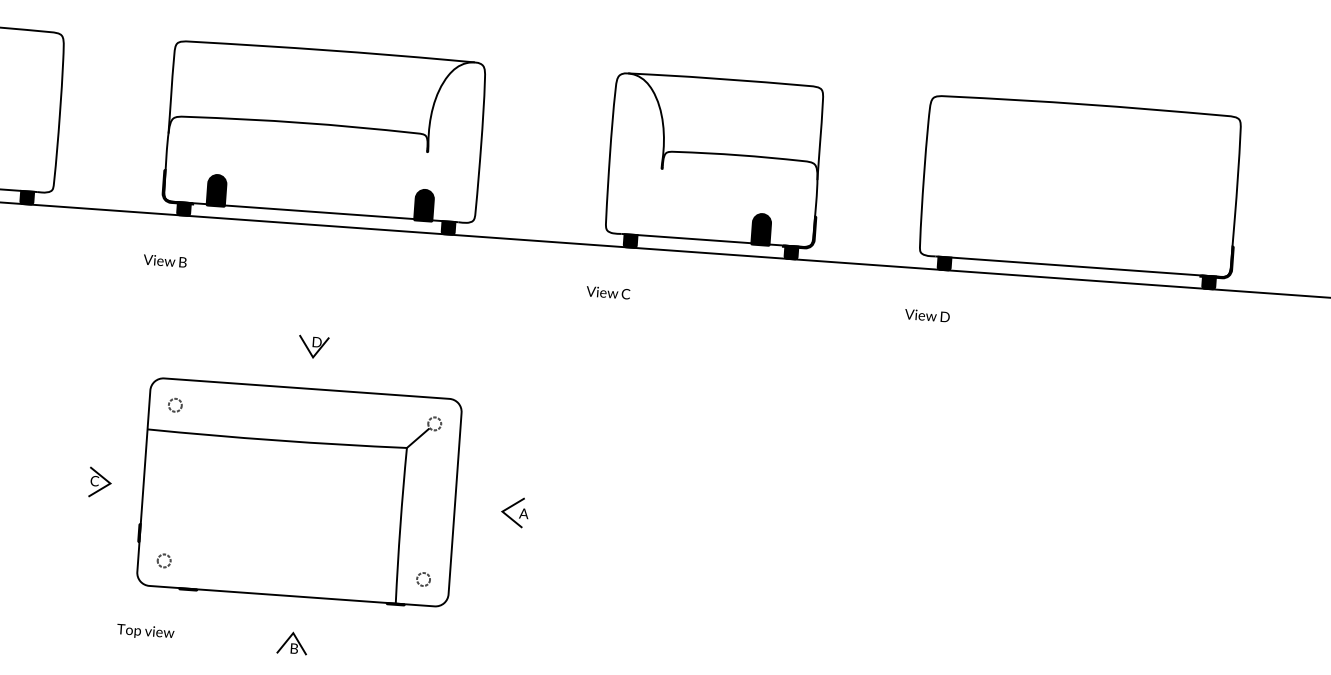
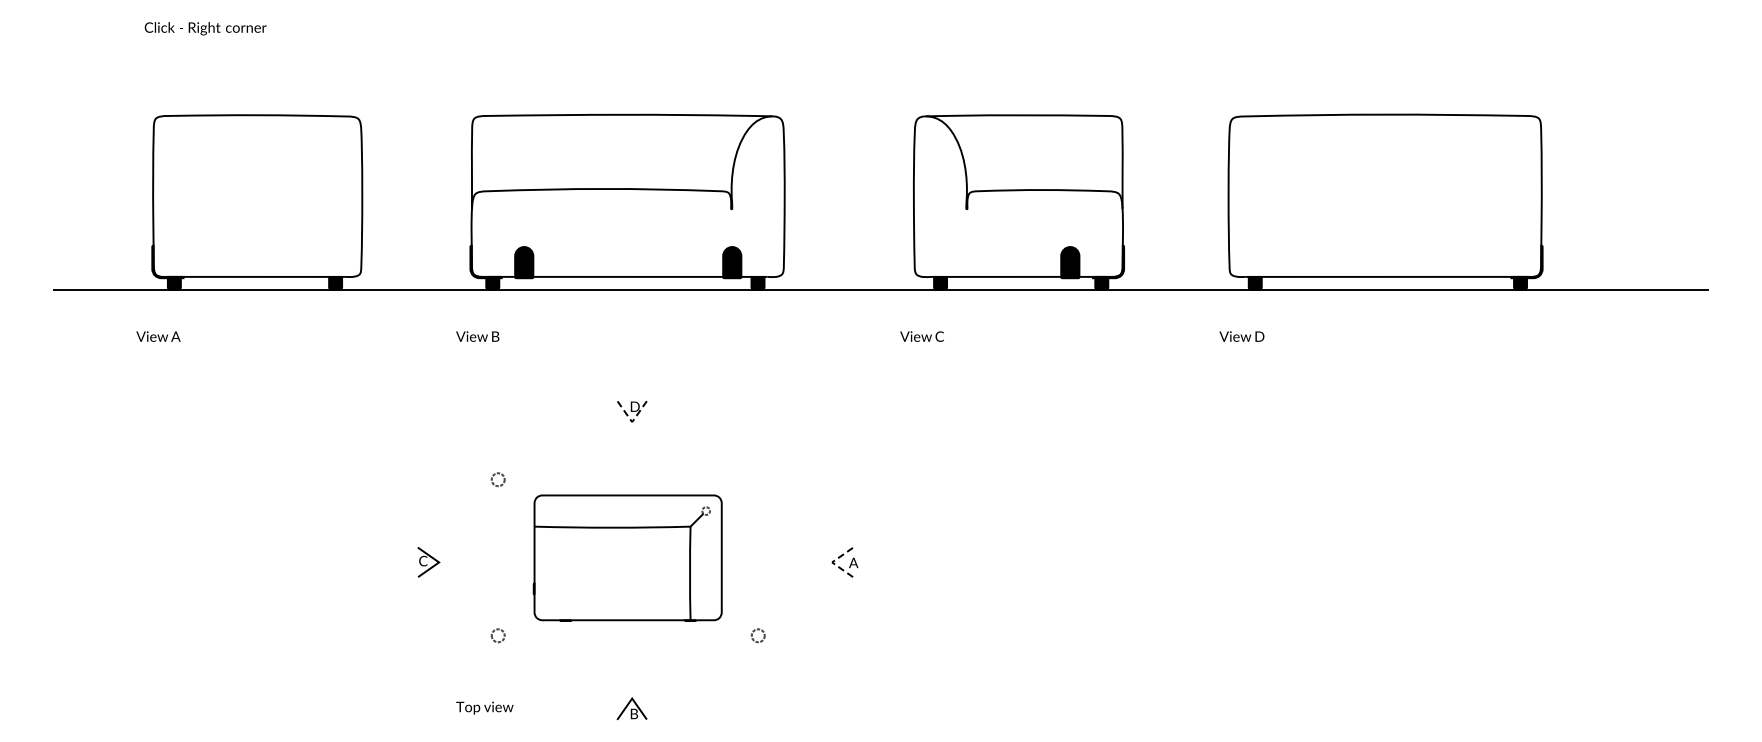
line: (313, 357) -> (632, 422), solid -> dashed
part: (298, 492) -> (627, 557), size x0.6
line: (502, 511) -> (832, 562), solid -> dashed

